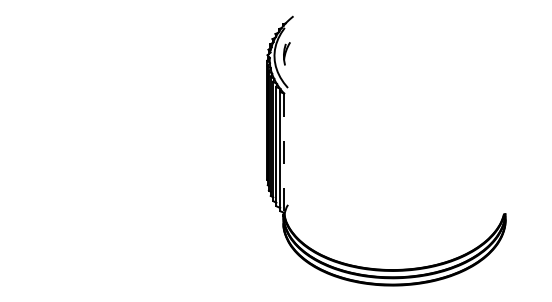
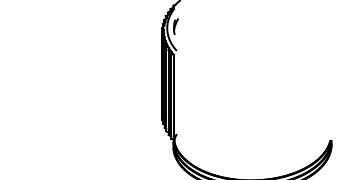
line: (284, 153) -> (174, 97), dashed -> solid

